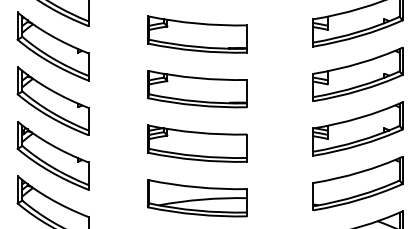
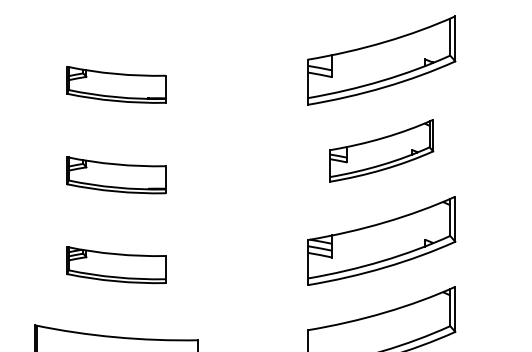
part: (197, 34) -> (116, 84), size x0.6
part: (357, 74) -> (380, 150), size x0.7
part: (197, 89) -> (116, 175), size x0.6
part: (197, 143) -> (116, 264), size x0.6

